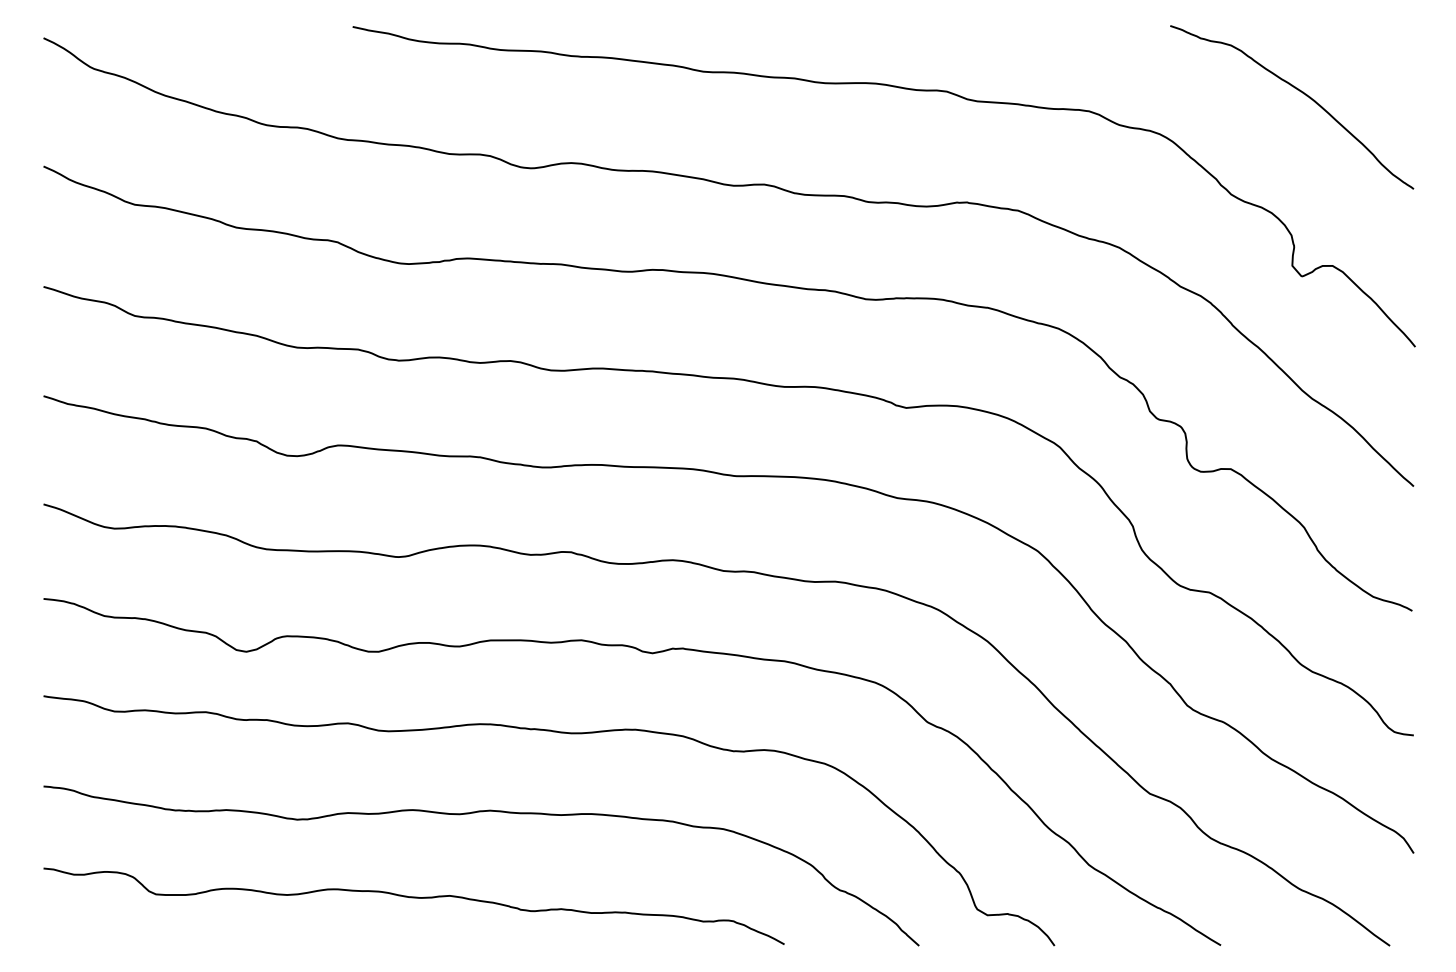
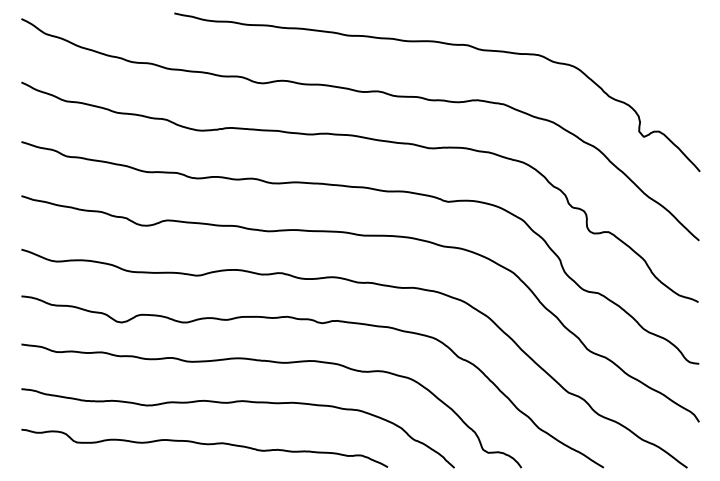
curve: (1303, 95) -> (644, 47), removed

